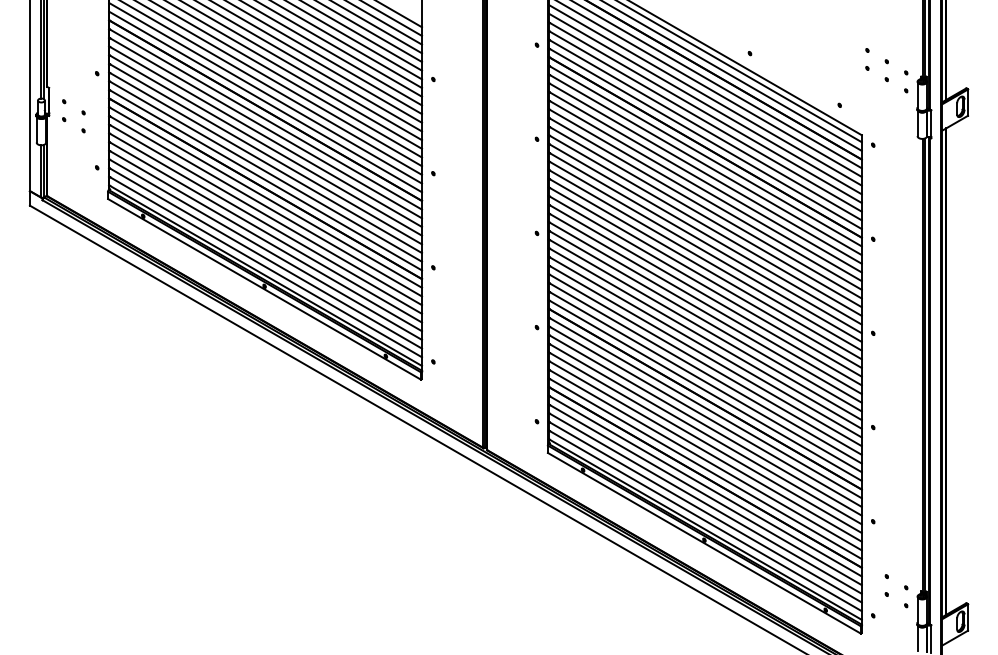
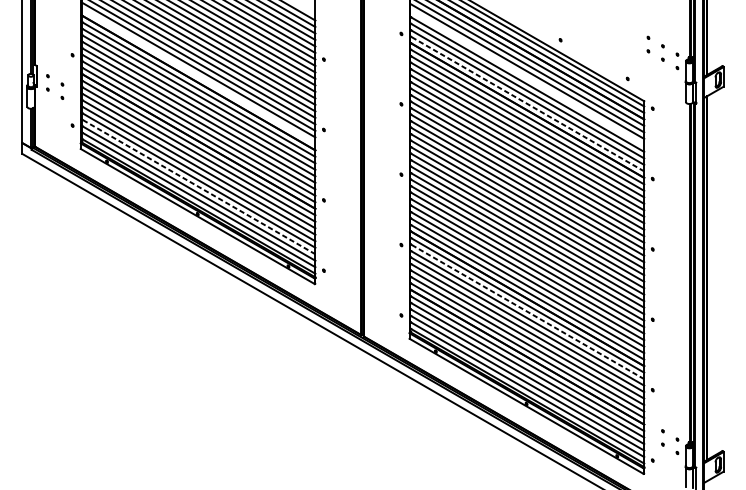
line: (265, 101) -> (198, 76), removed
line: (704, 103) -> (526, 77), removed
line: (705, 138) -> (527, 103), solid -> dashed
line: (265, 249) -> (198, 186), solid -> dashed
line: (705, 416) -> (527, 311), solid -> dashed

